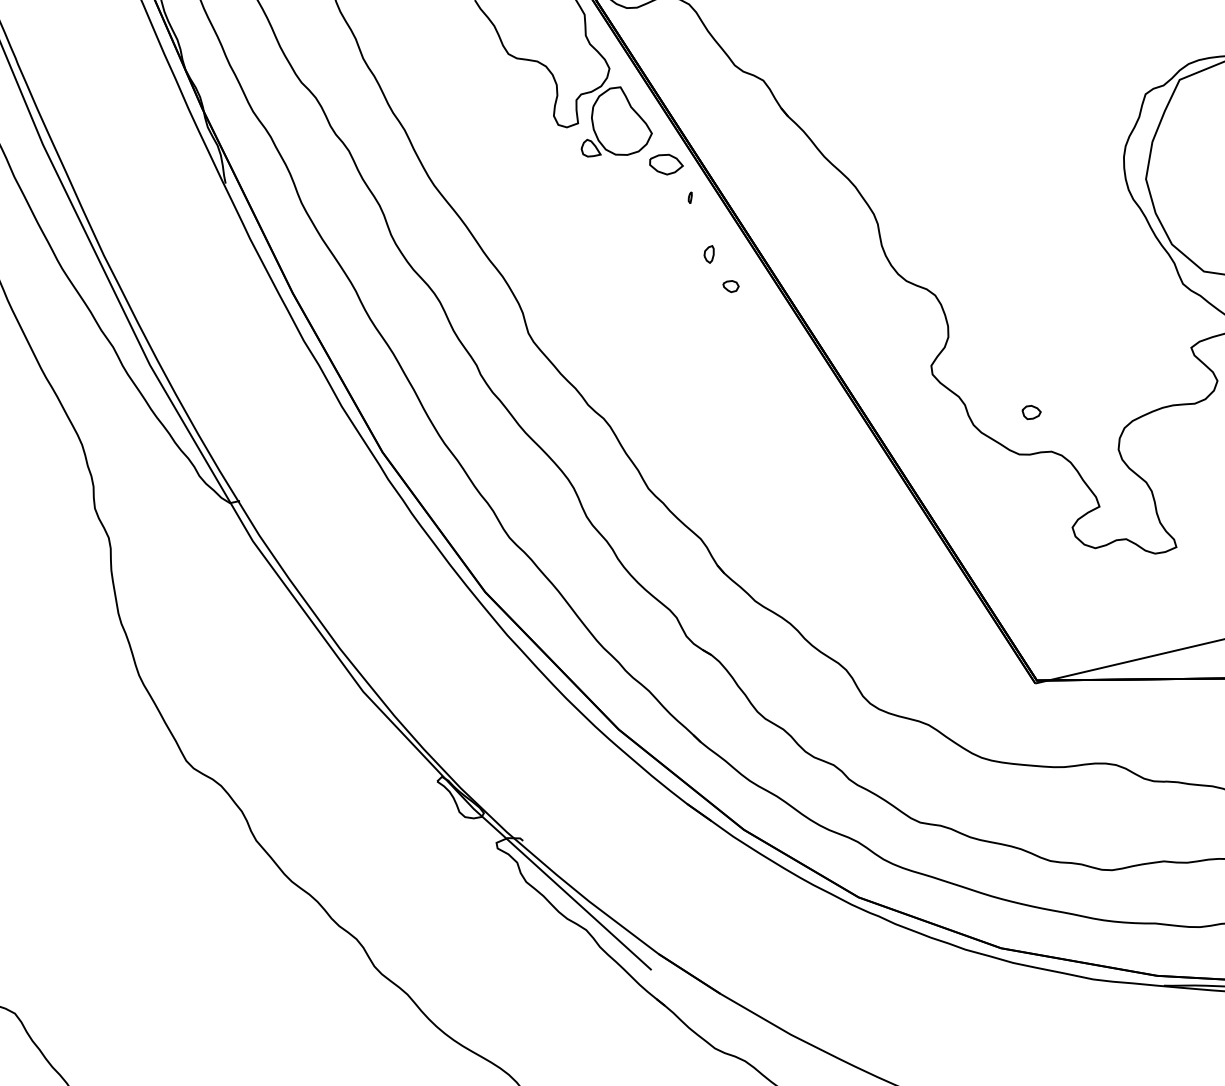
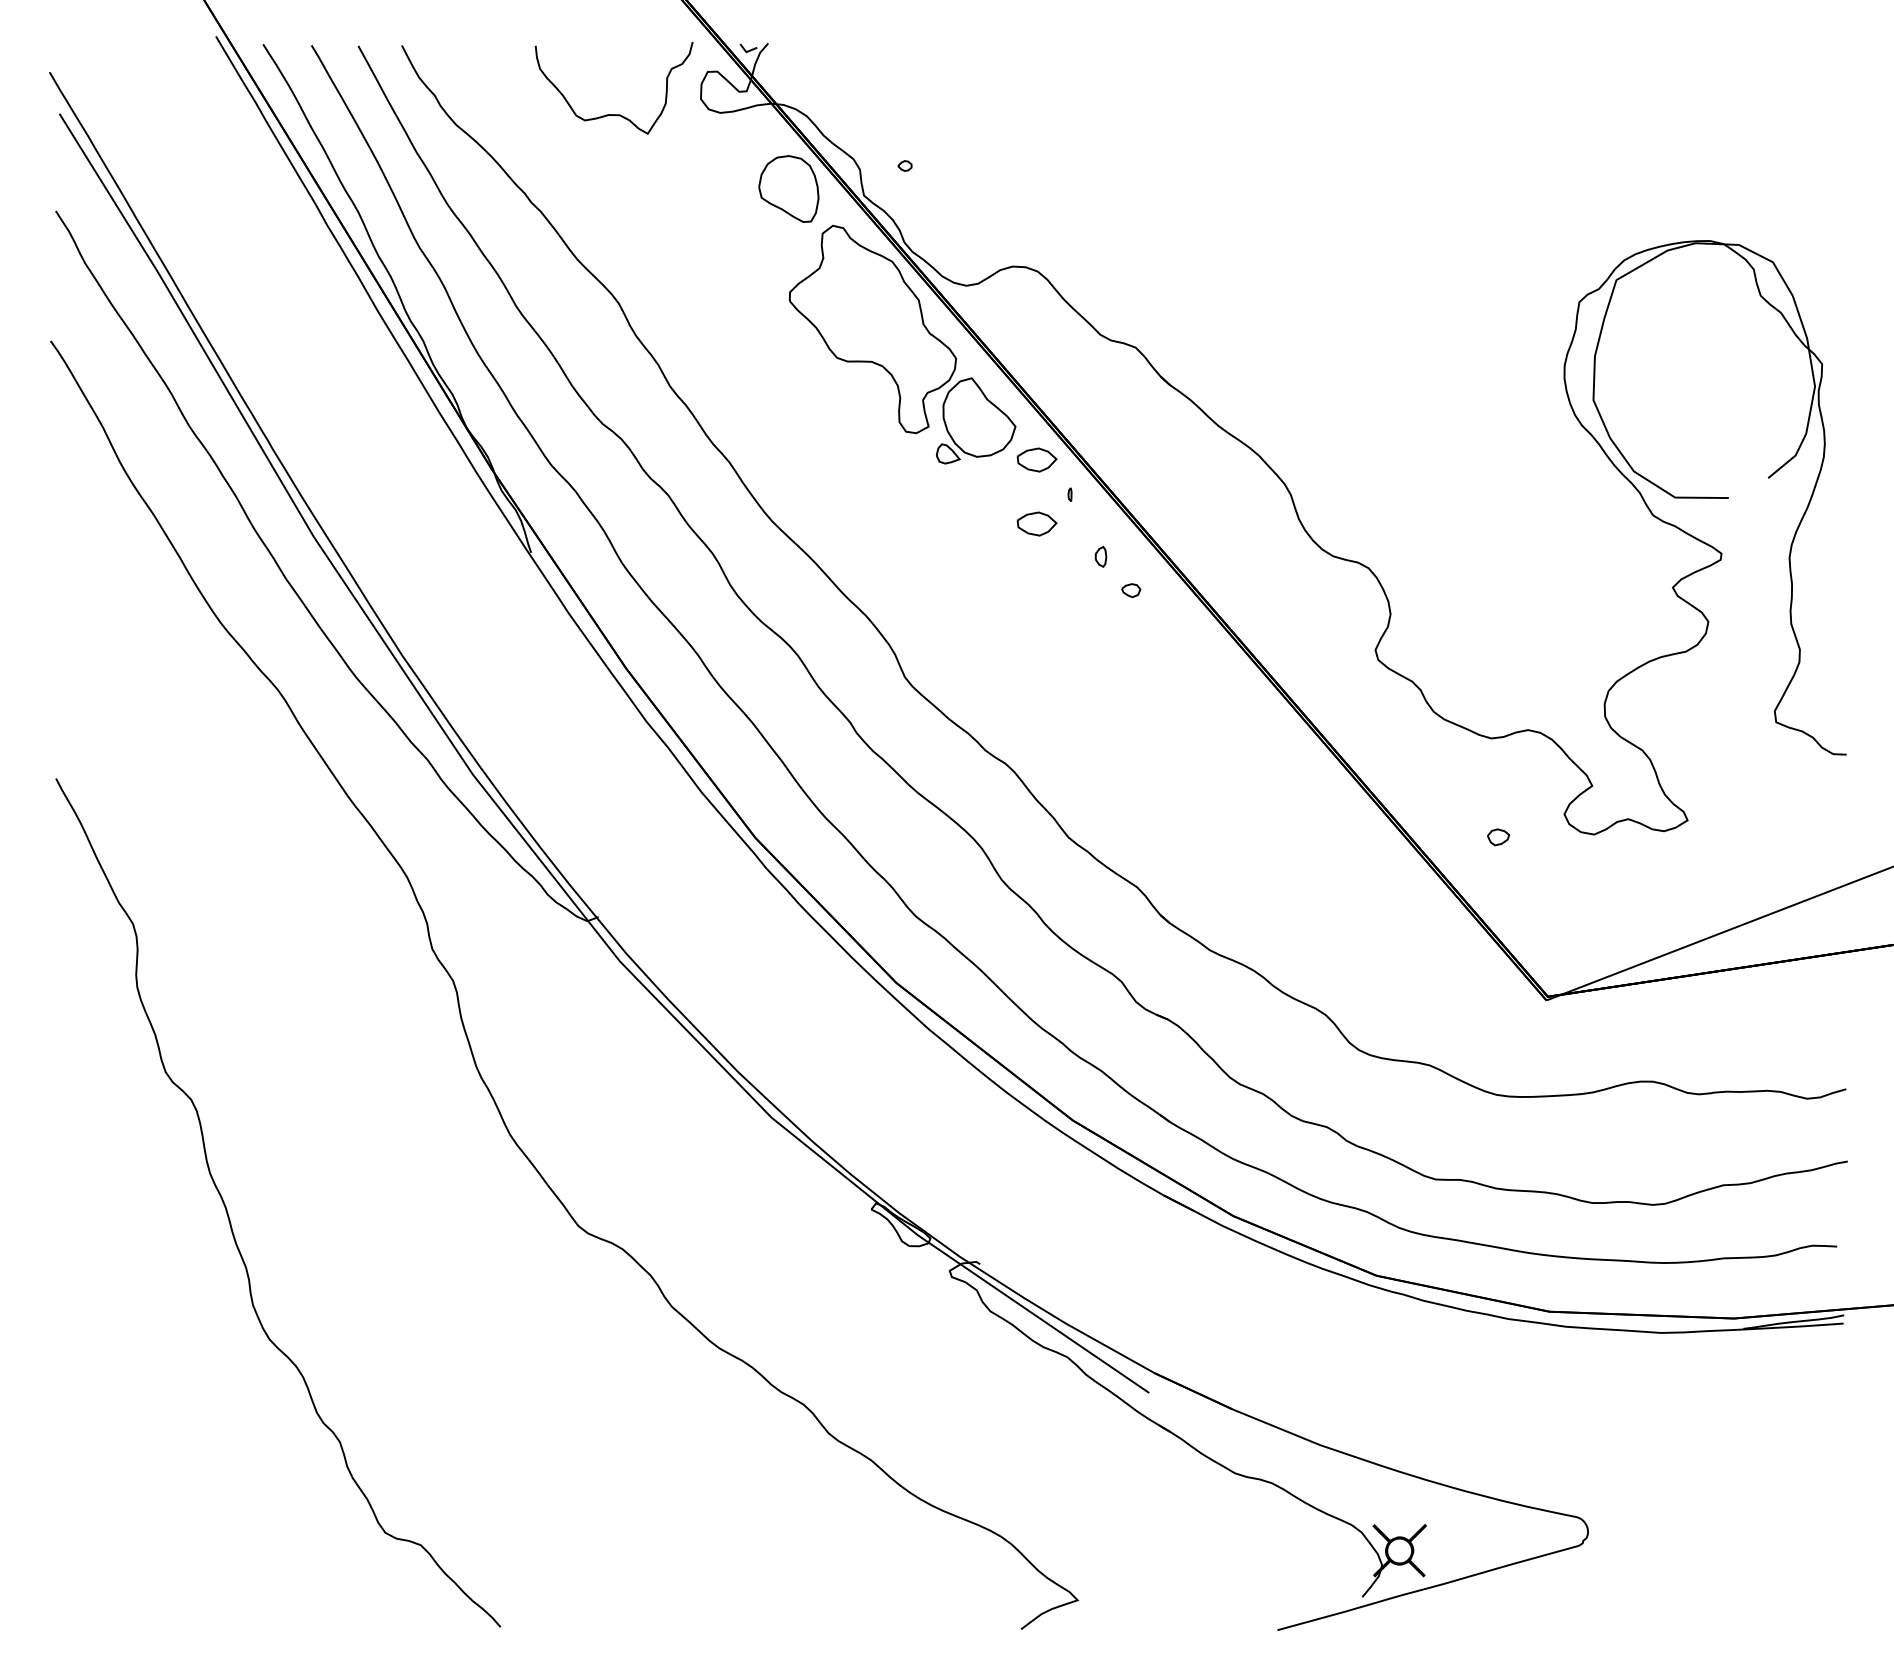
part: (658, 218) -> (1036, 523), added
part: (1031, 412) -> (1498, 837), moved

